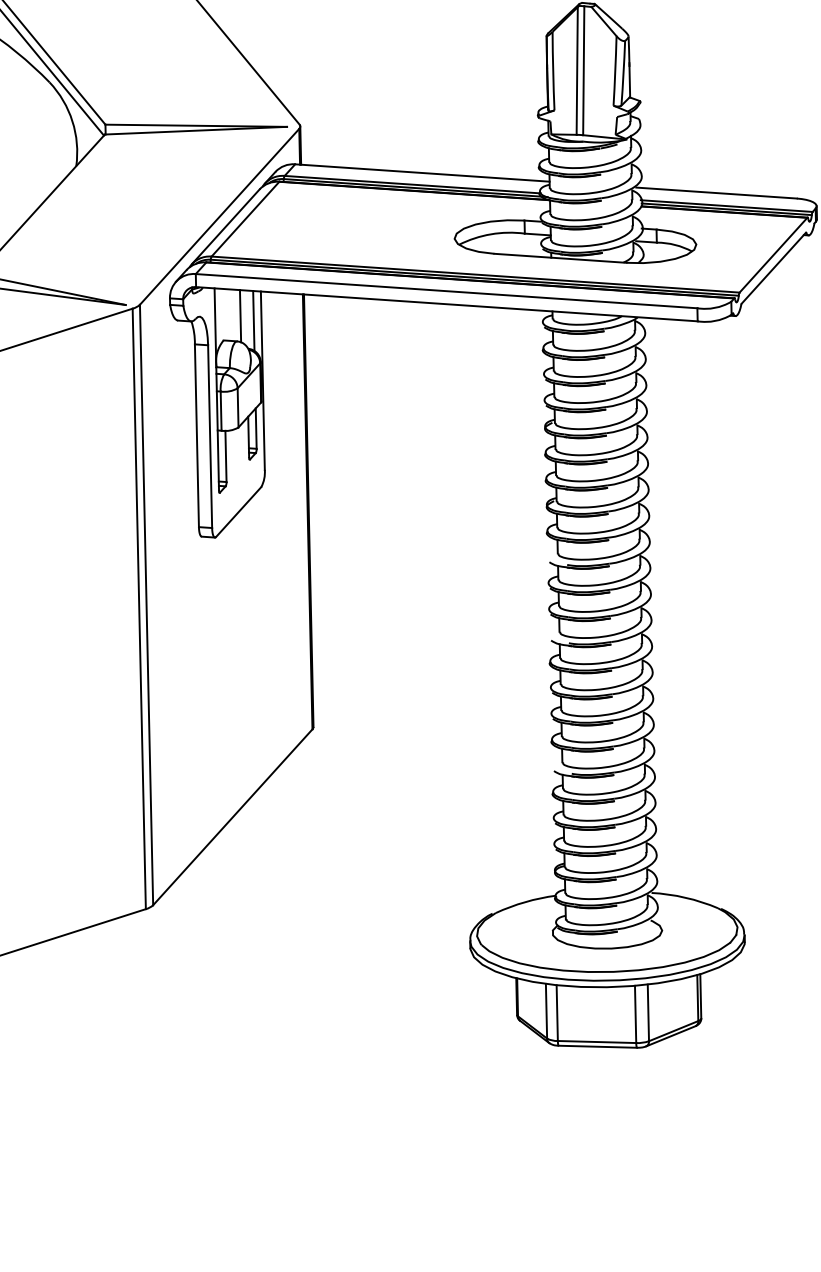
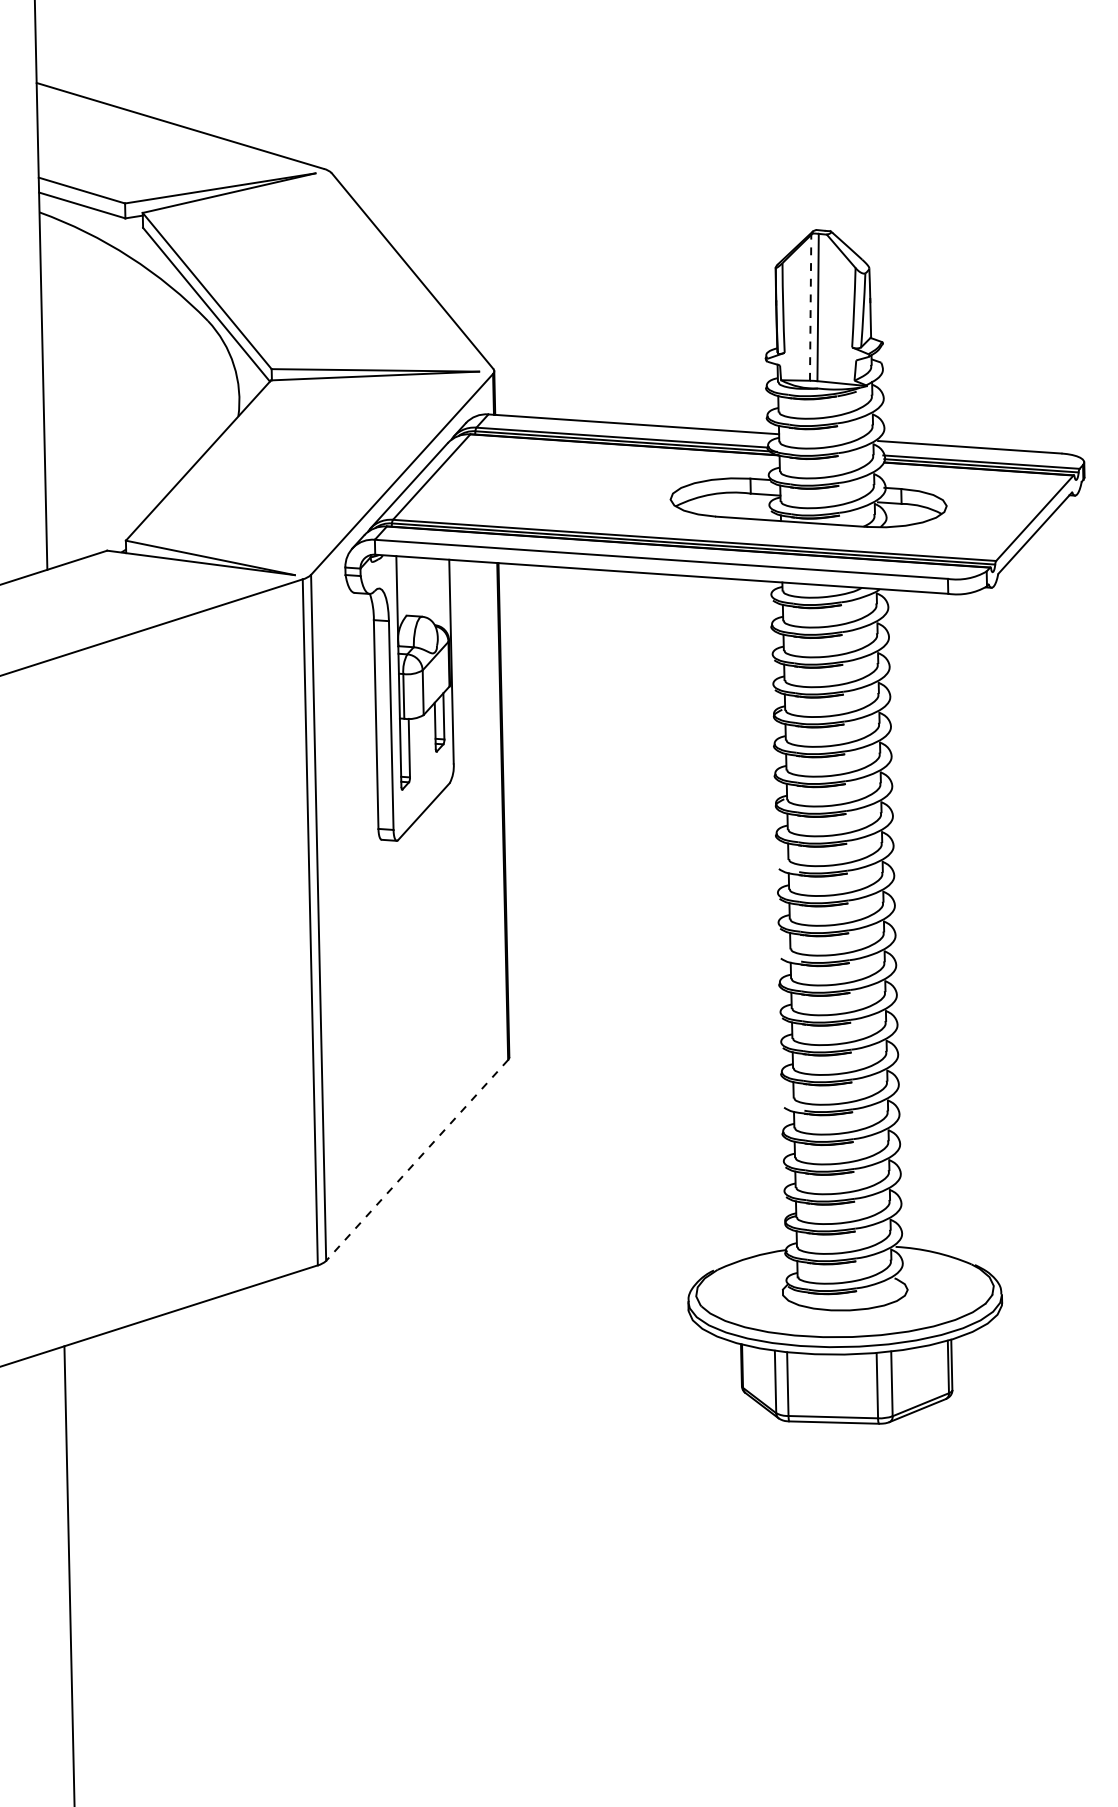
line: (577, 70) -> (810, 307), solid -> dashed
line: (240, 315) -> (425, 587), removed
line: (253, 321) -> (440, 593), removed
line: (233, 817) -> (417, 1160), solid -> dashed

